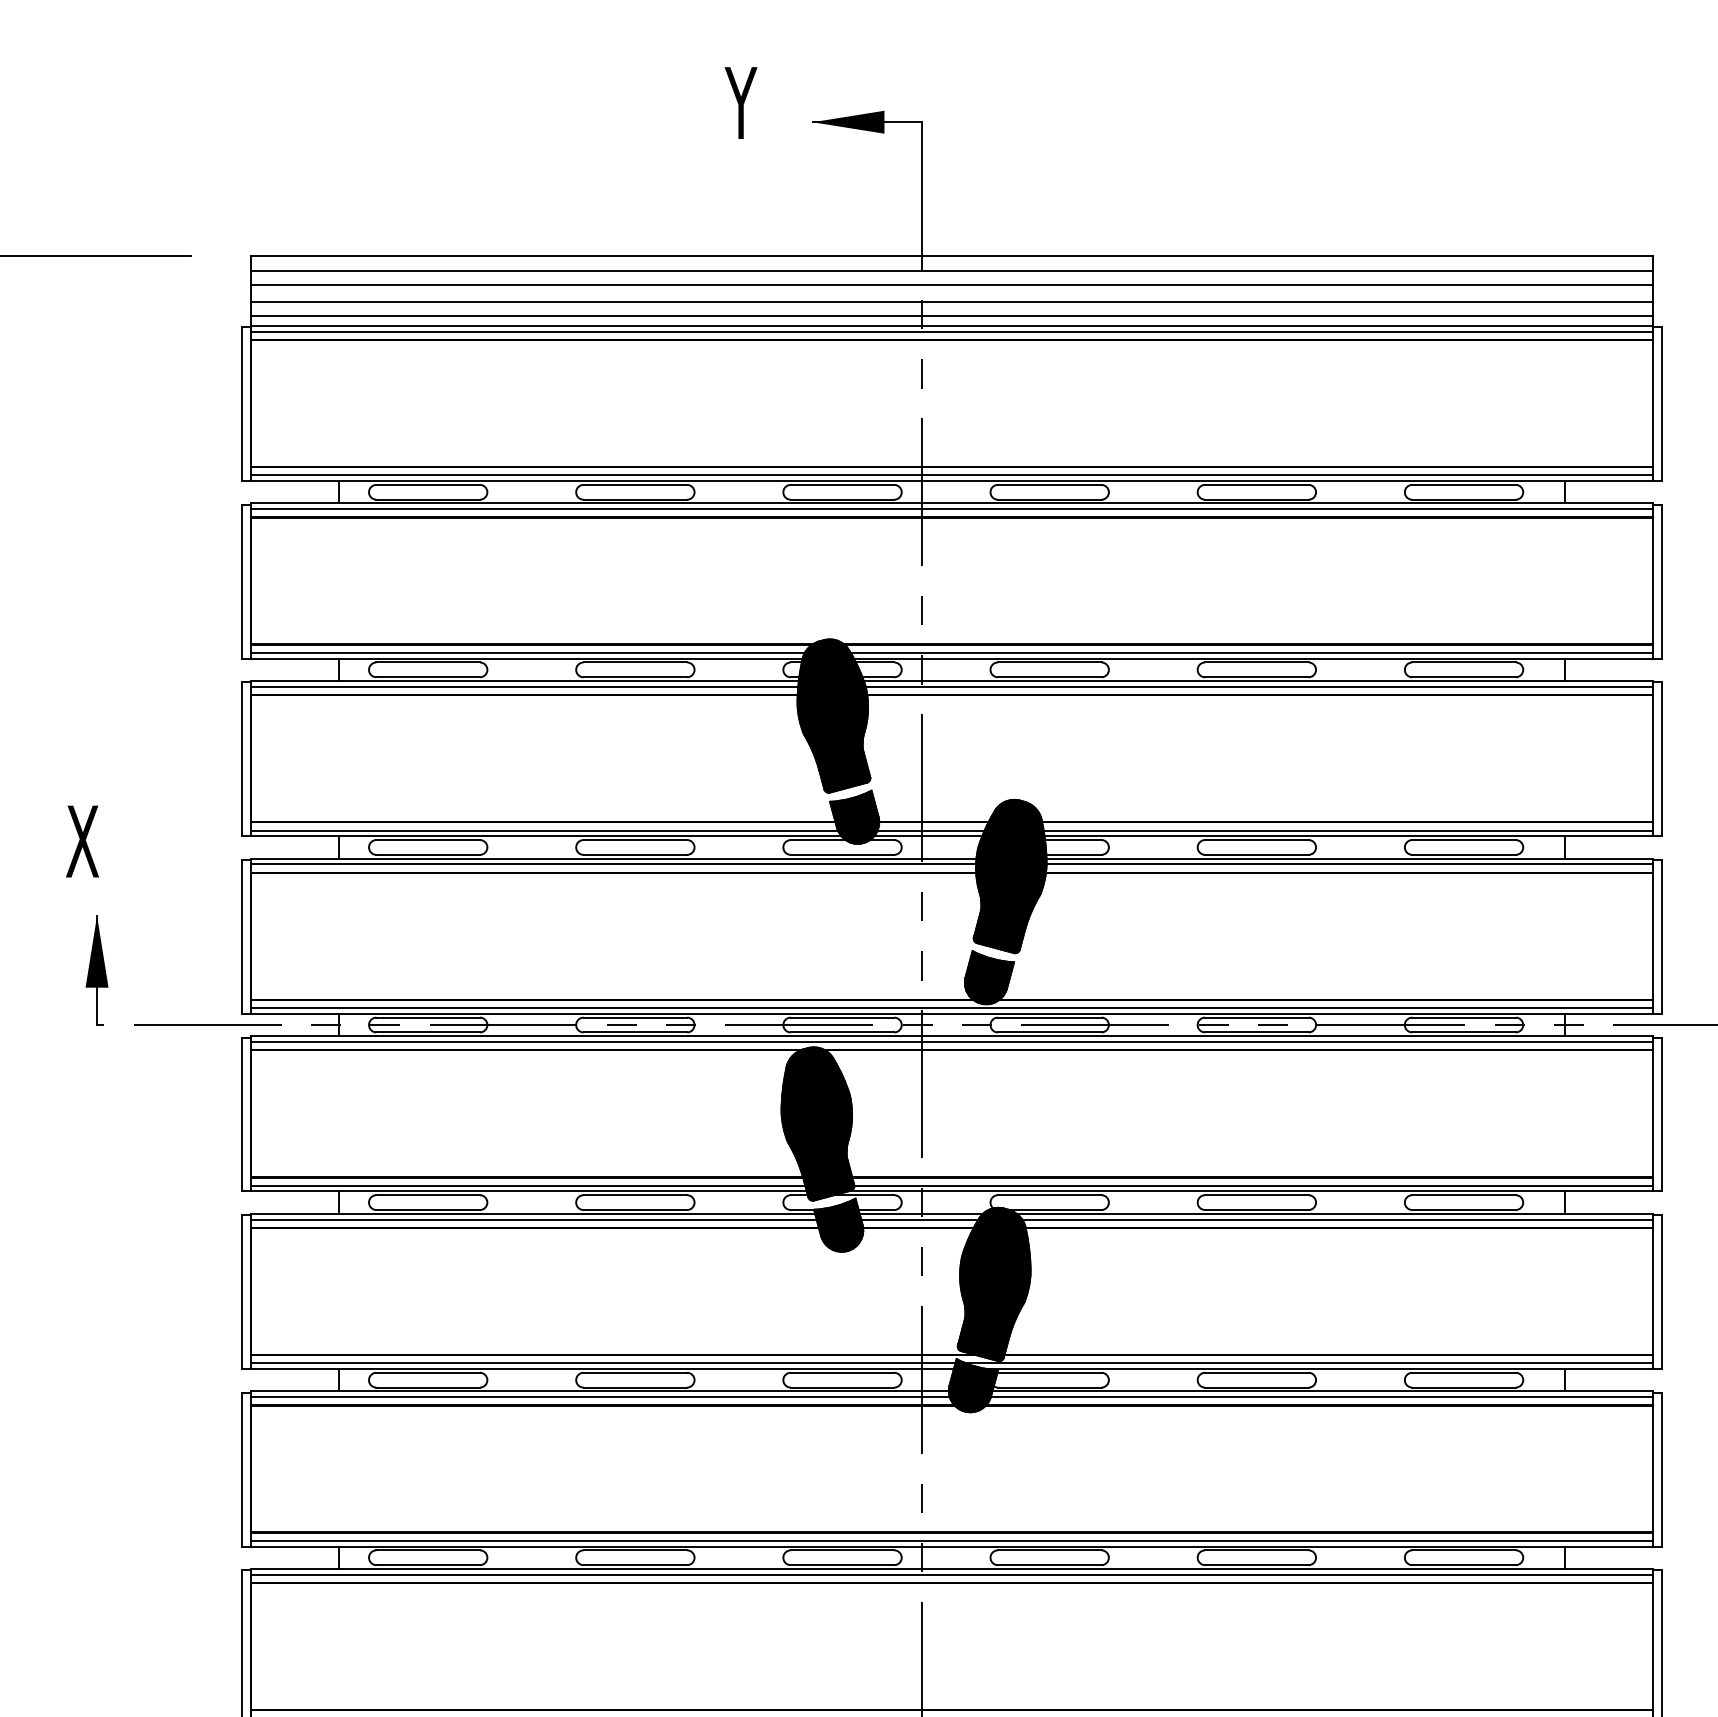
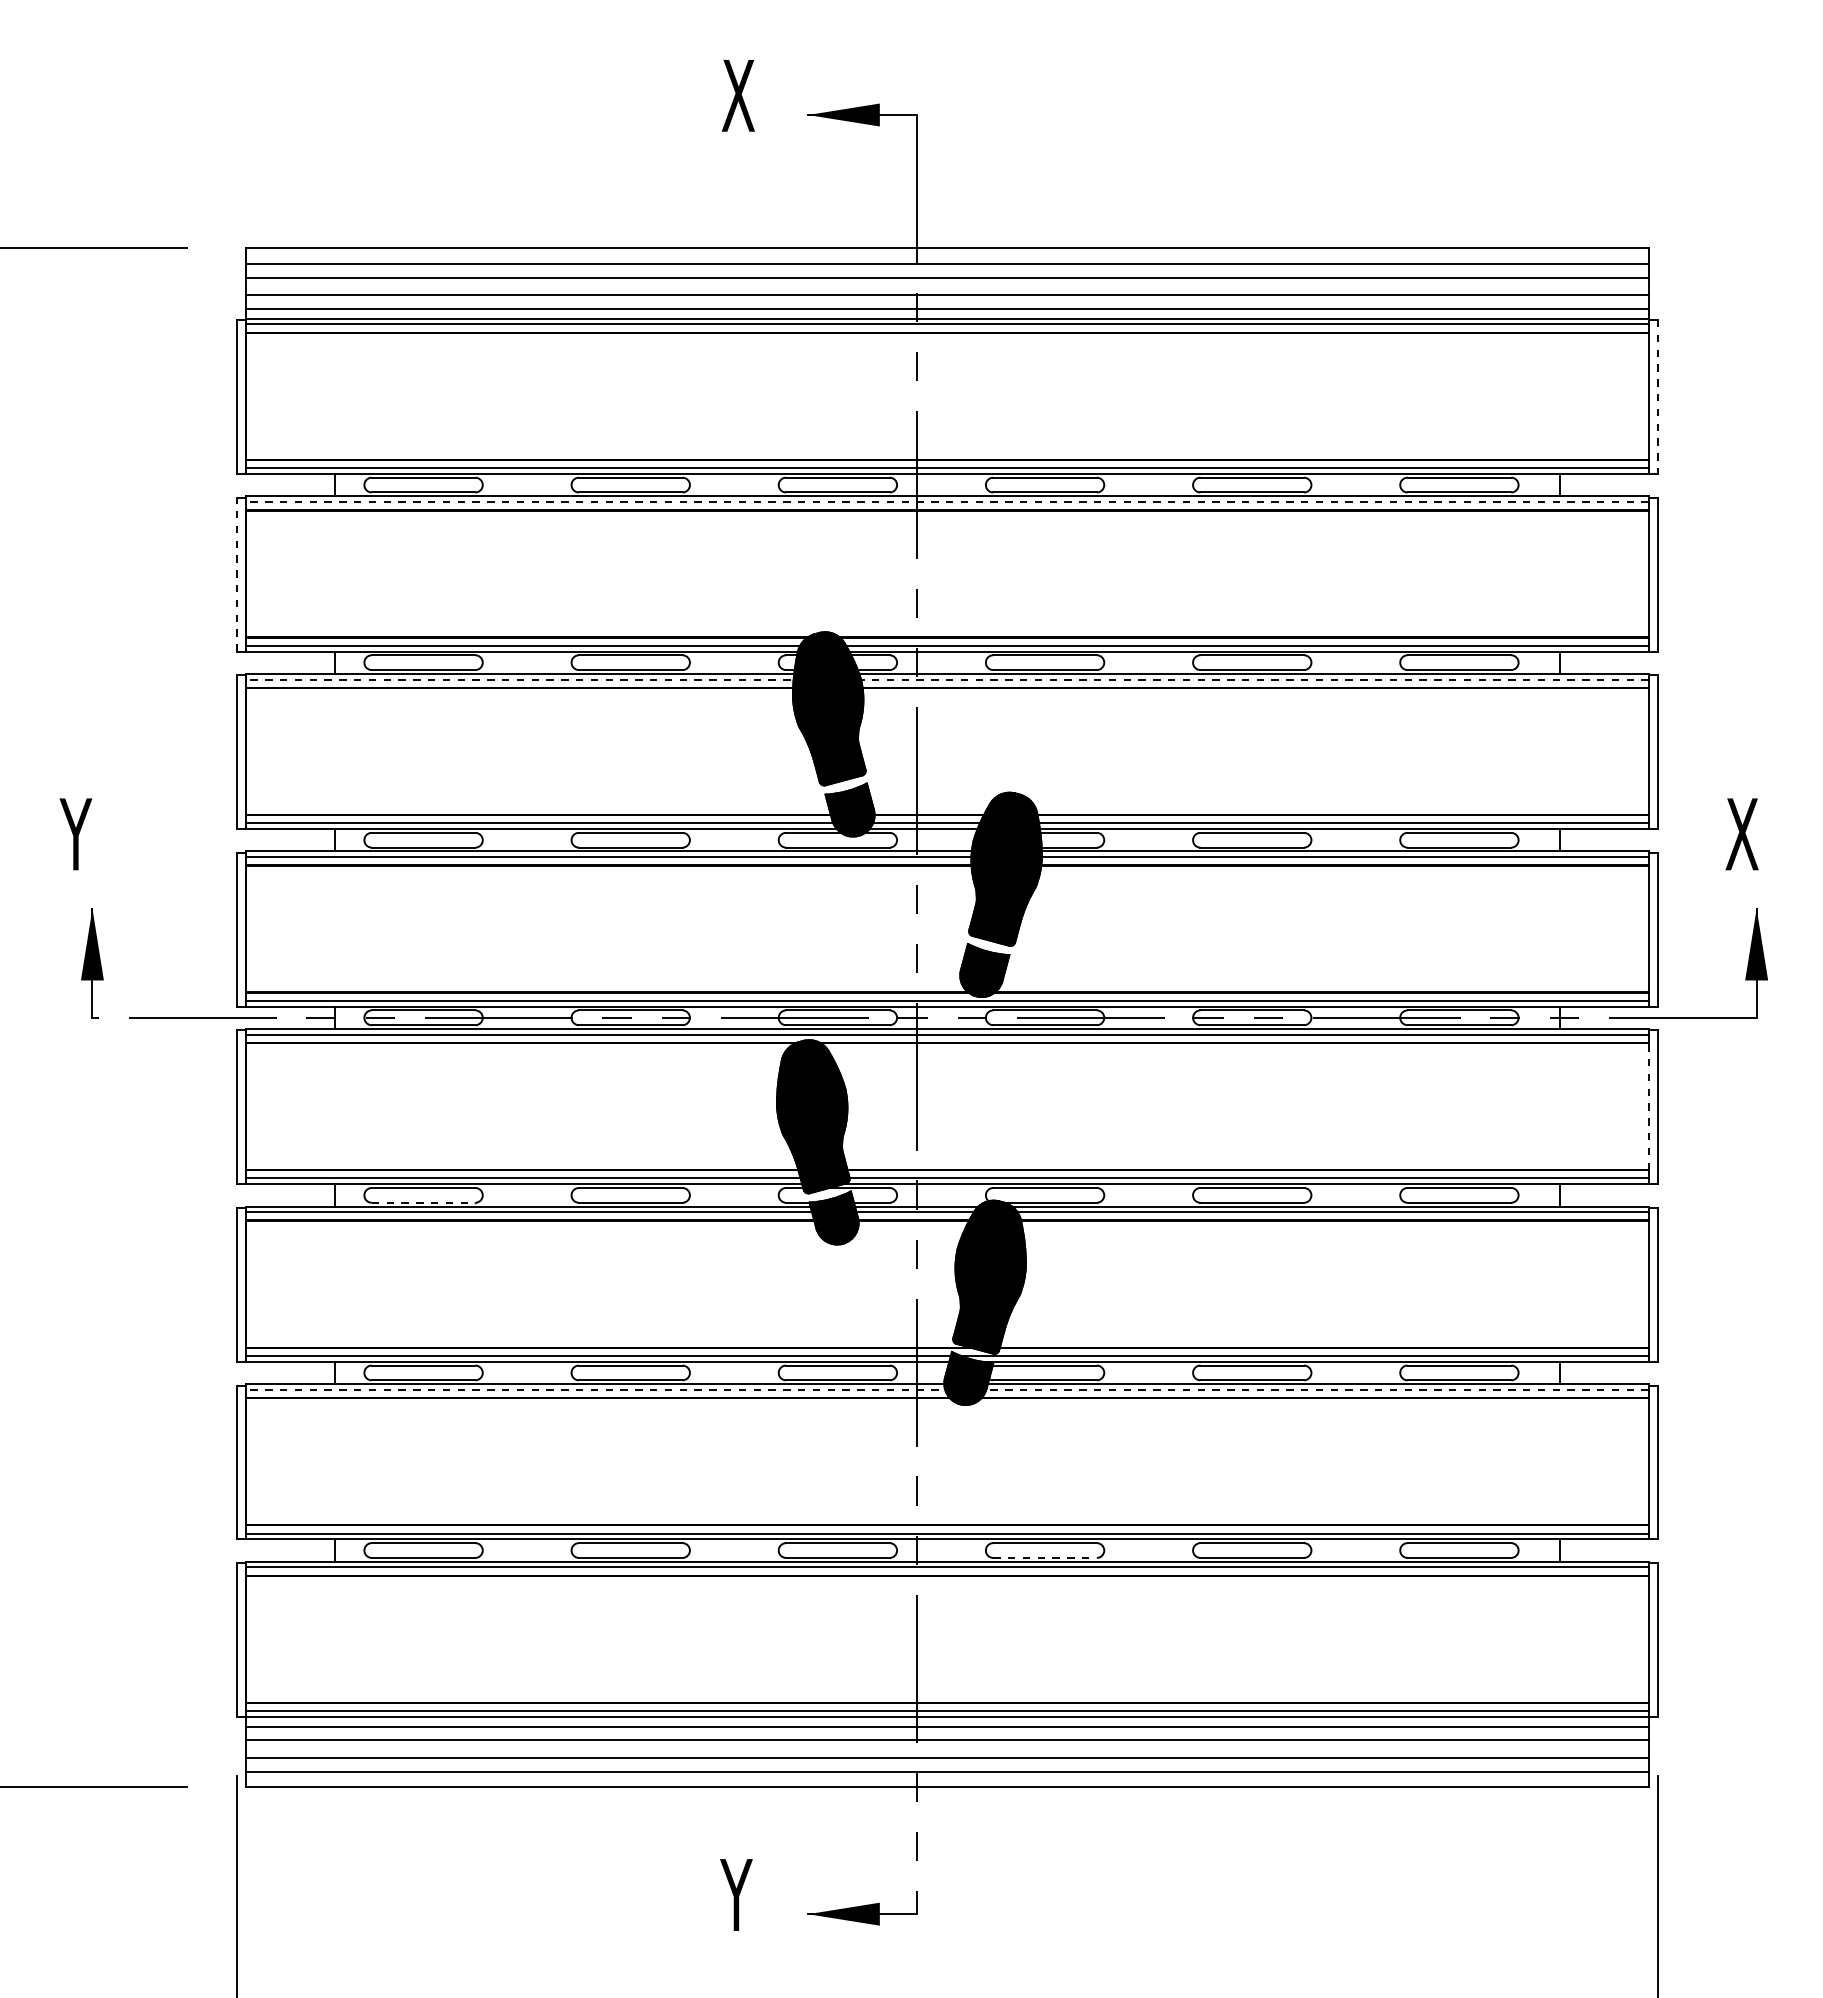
text: (742, 102) -> (737, 95), Y -> X
line: (1662, 404) -> (1657, 397), solid -> dashed
line: (951, 509) -> (946, 502), solid -> dashed
line: (242, 581) -> (237, 574), solid -> dashed
line: (951, 686) -> (946, 679), solid -> dashed
text: (81, 841) -> (76, 834), X -> Y
line: (1653, 1113) -> (1648, 1106), solid -> dashed
line: (428, 1209) -> (423, 1202), solid -> dashed
line: (951, 1396) -> (946, 1389), solid -> dashed
line: (1050, 1564) -> (1045, 1557), solid -> dashed

